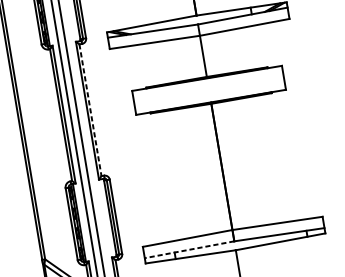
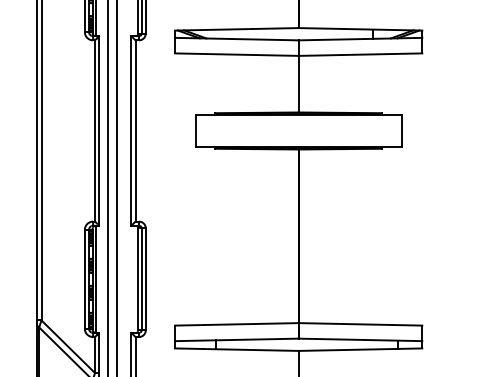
line: (90, 109) -> (135, 130), dashed -> solid
line: (189, 249) -> (236, 339), dashed -> solid

